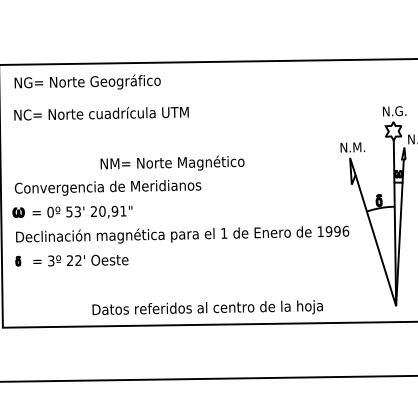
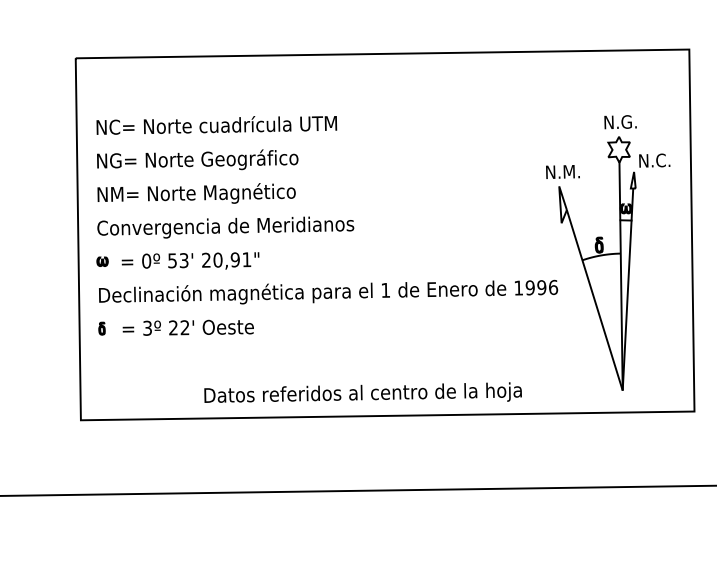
text: (87, 81) -> (197, 159), moved
text: (172, 163) -> (196, 193), moved
part: (18, 212) -> (102, 261), size x0.71

